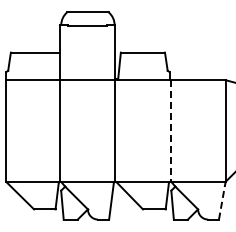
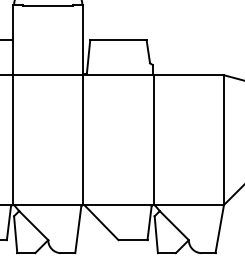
line: (170, 131) -> (153, 140), dashed -> solid
line: (222, 200) -> (219, 228), dashed -> solid

